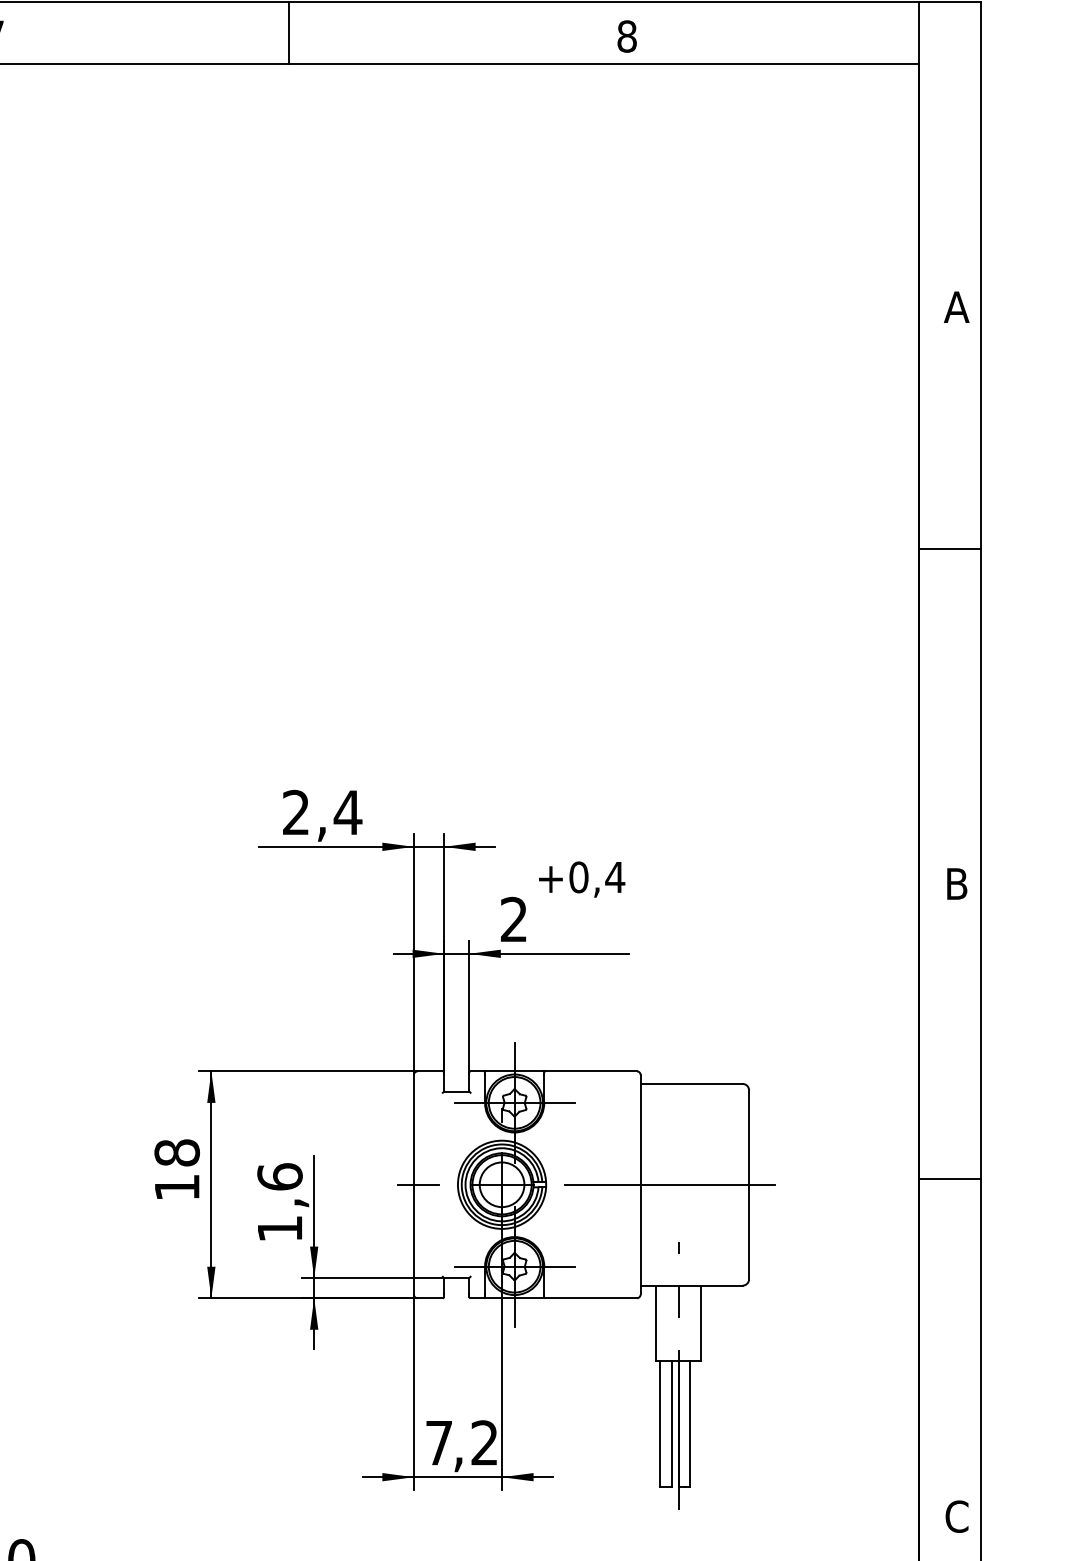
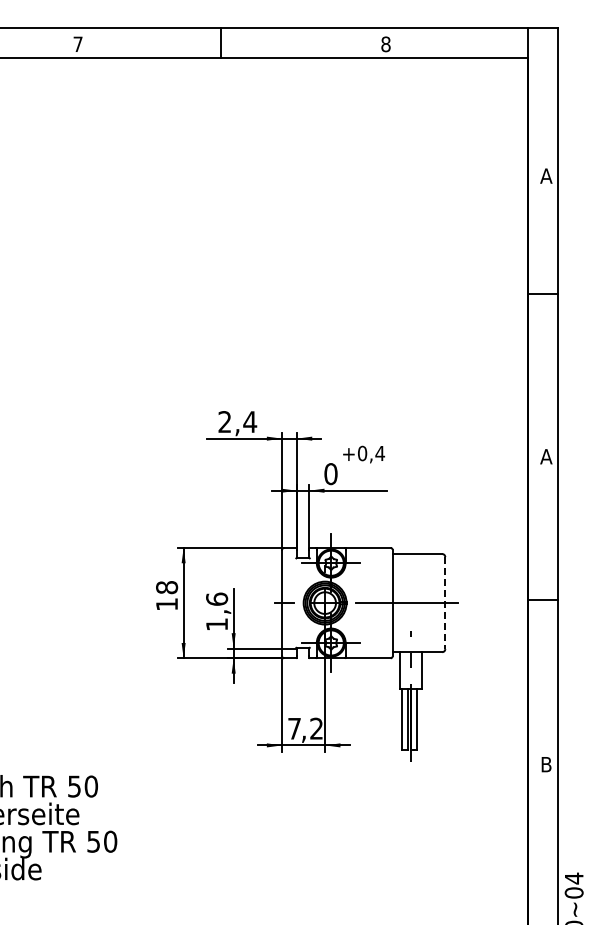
text: (957, 883) -> (546, 456), B -> A
text: (513, 920) -> (330, 474), 2 -> 0
line: (749, 1185) -> (445, 603), solid -> dashed
text: (957, 1516) -> (546, 764), C -> B

